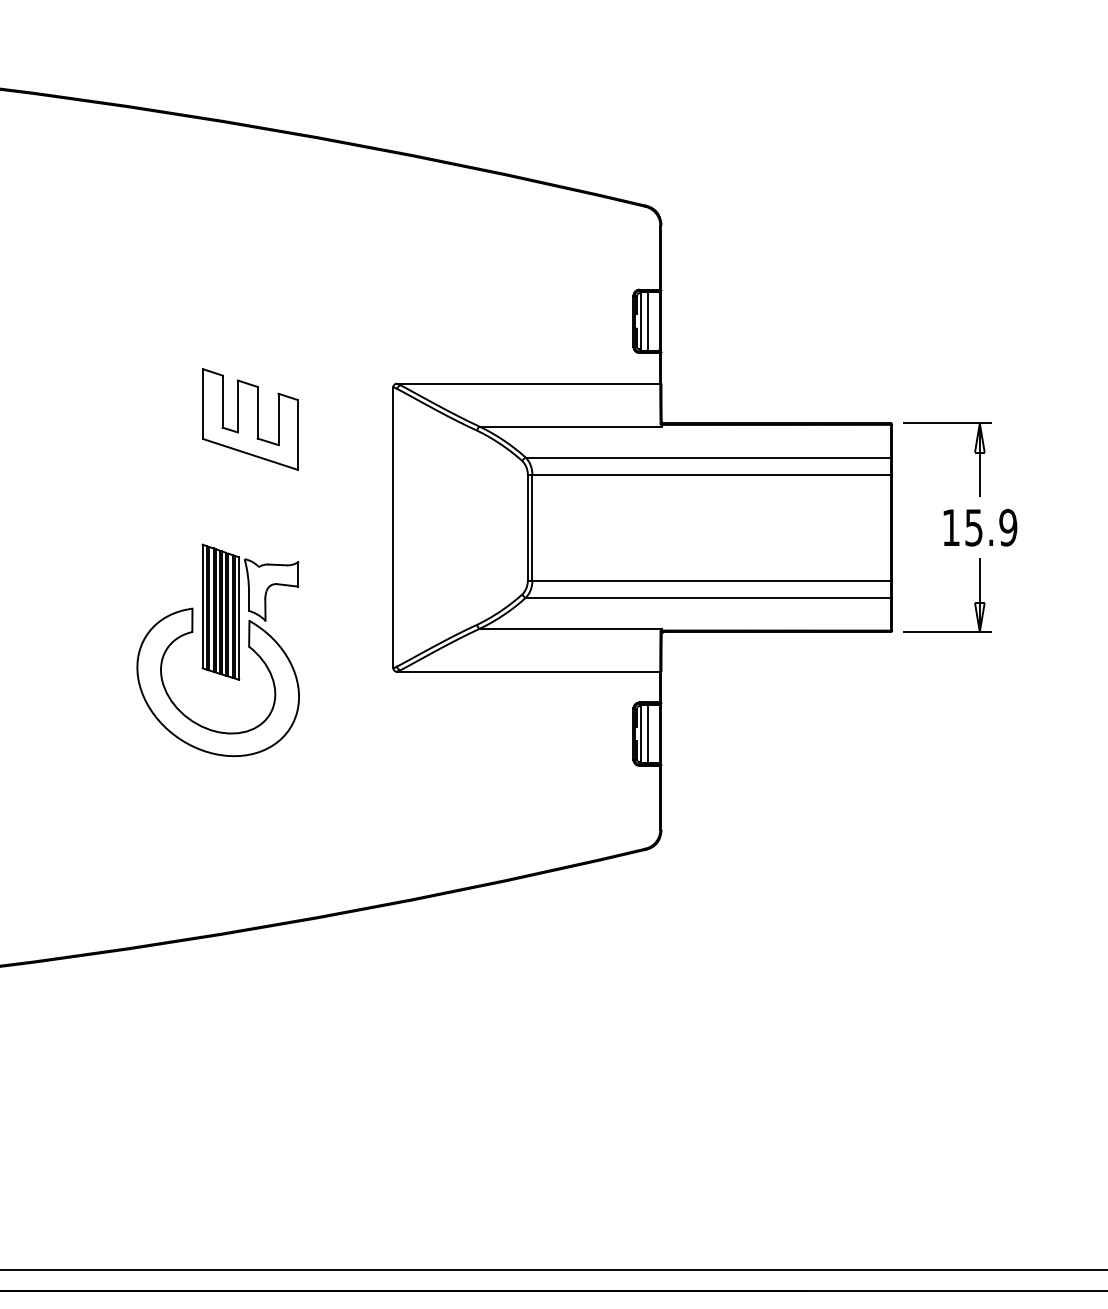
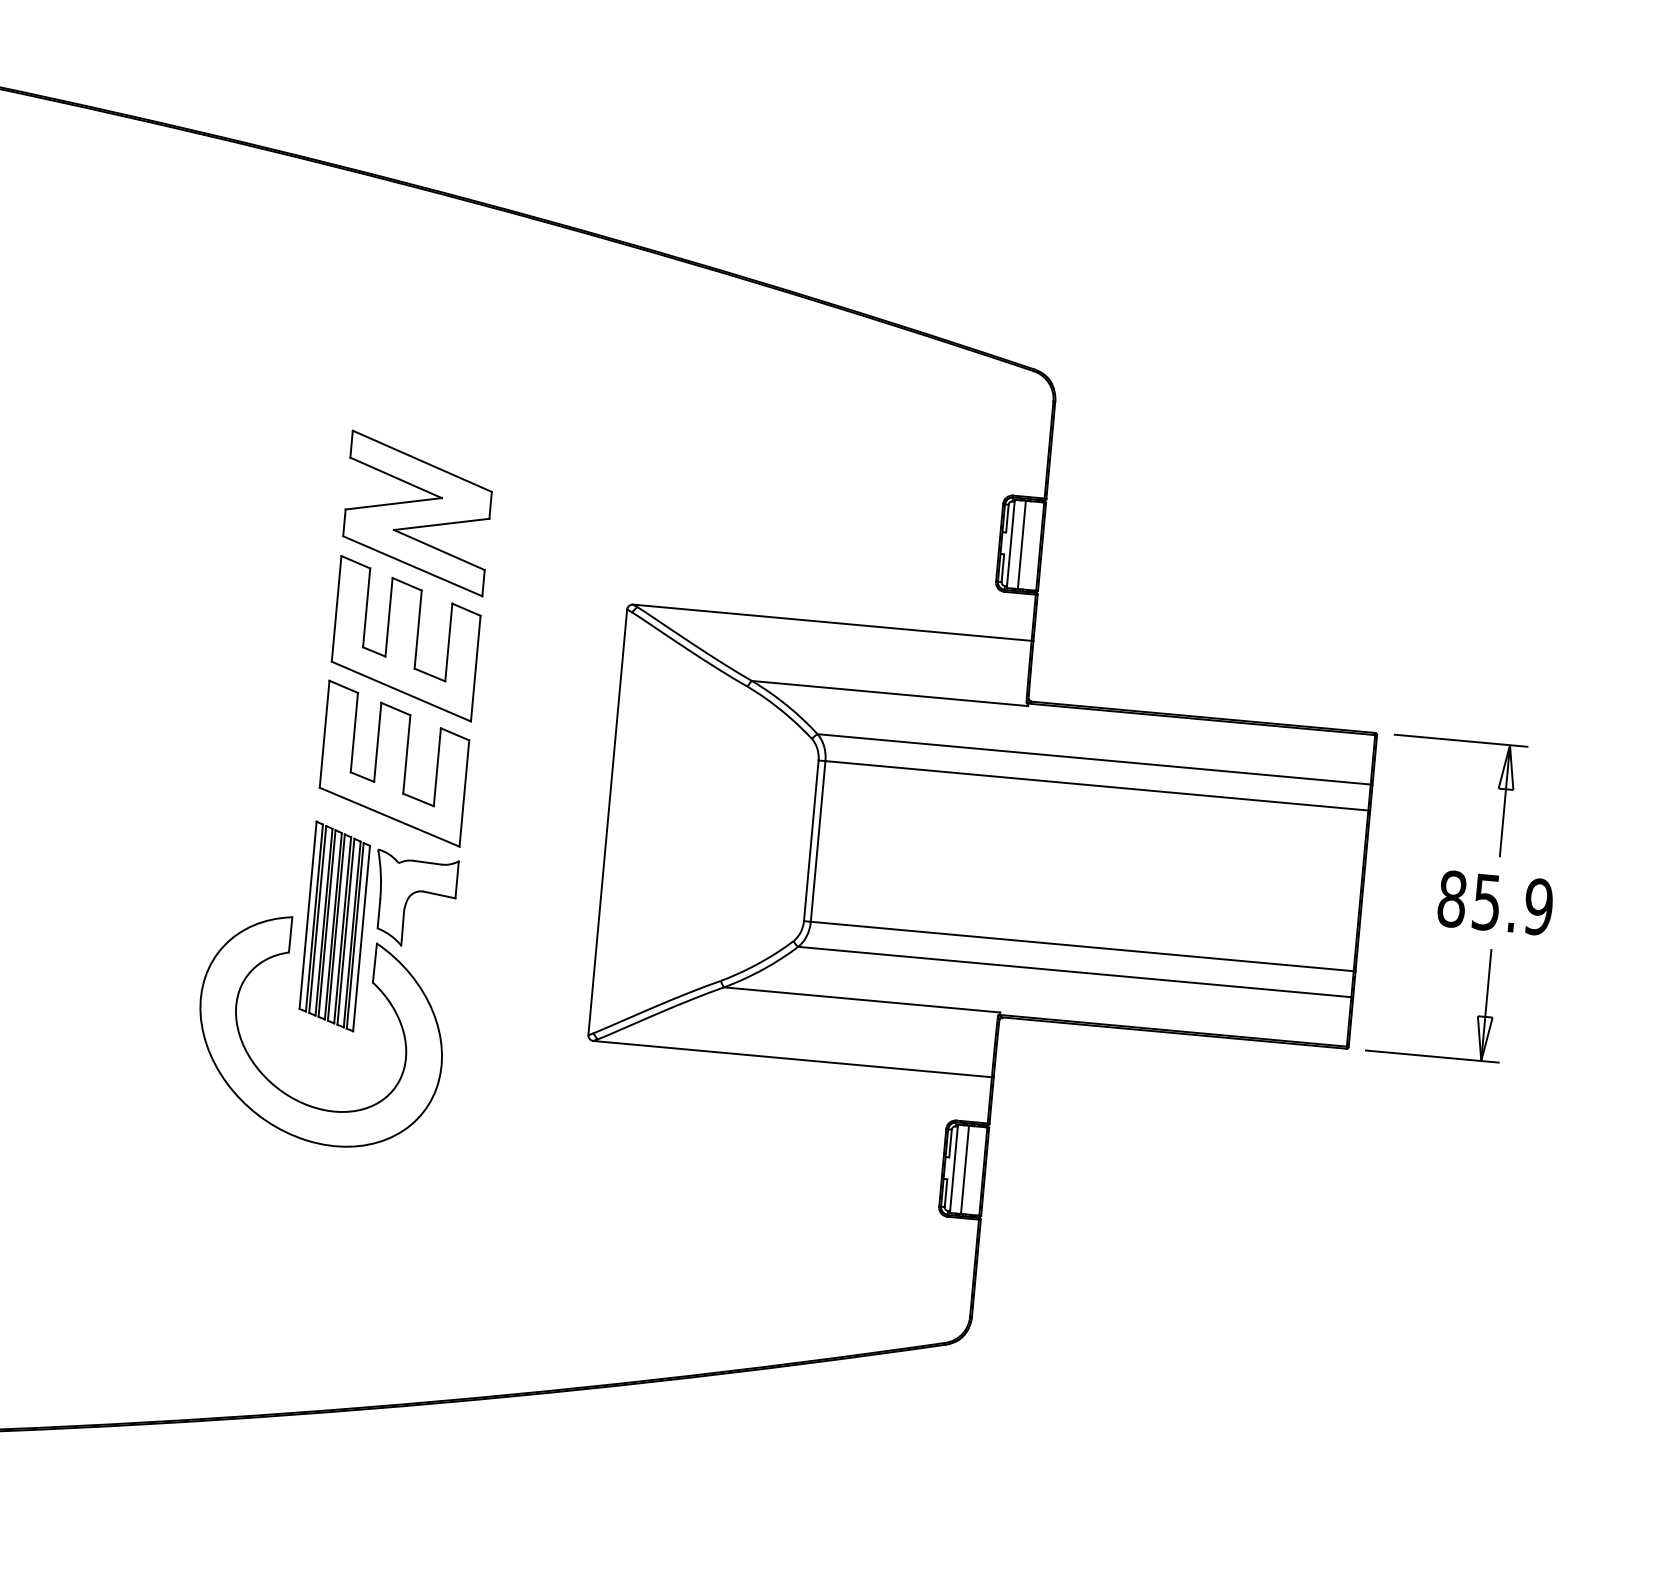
part: (250, 336) -> (417, 513), added
part: (249, 501) -> (393, 762), added
text: (951, 527) -> (1452, 898), 15.9 -> 85.9

